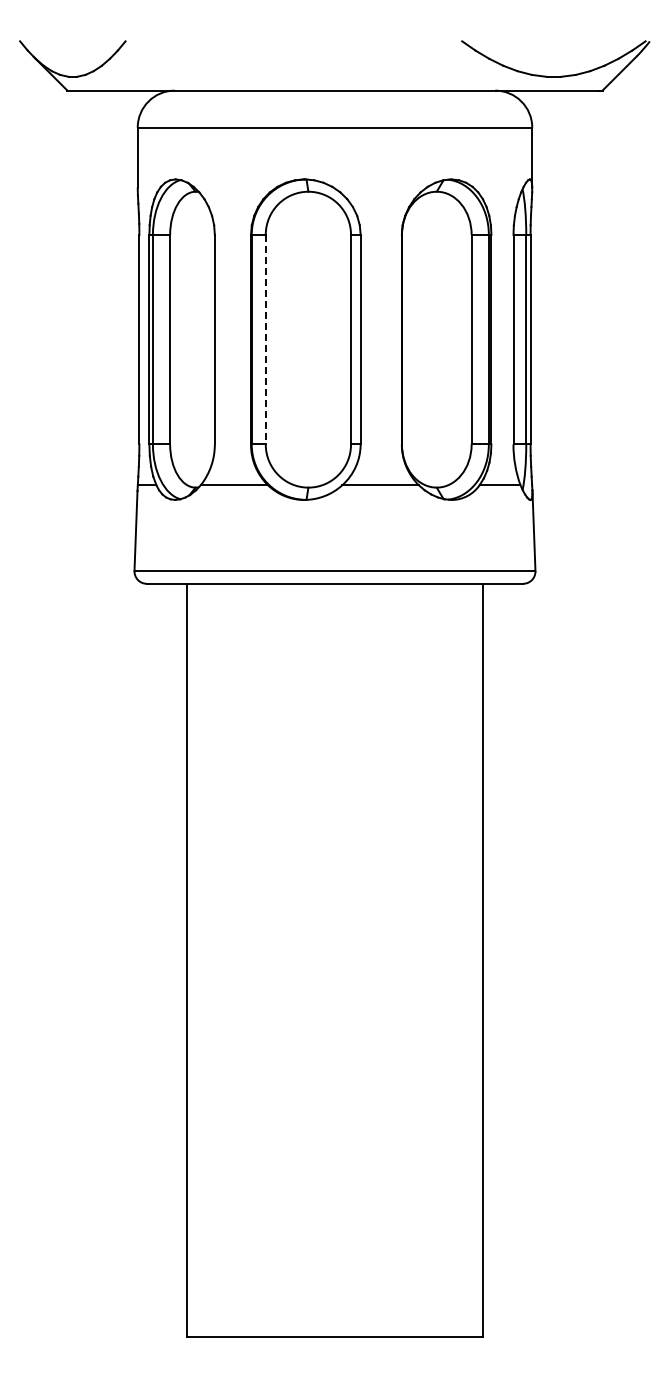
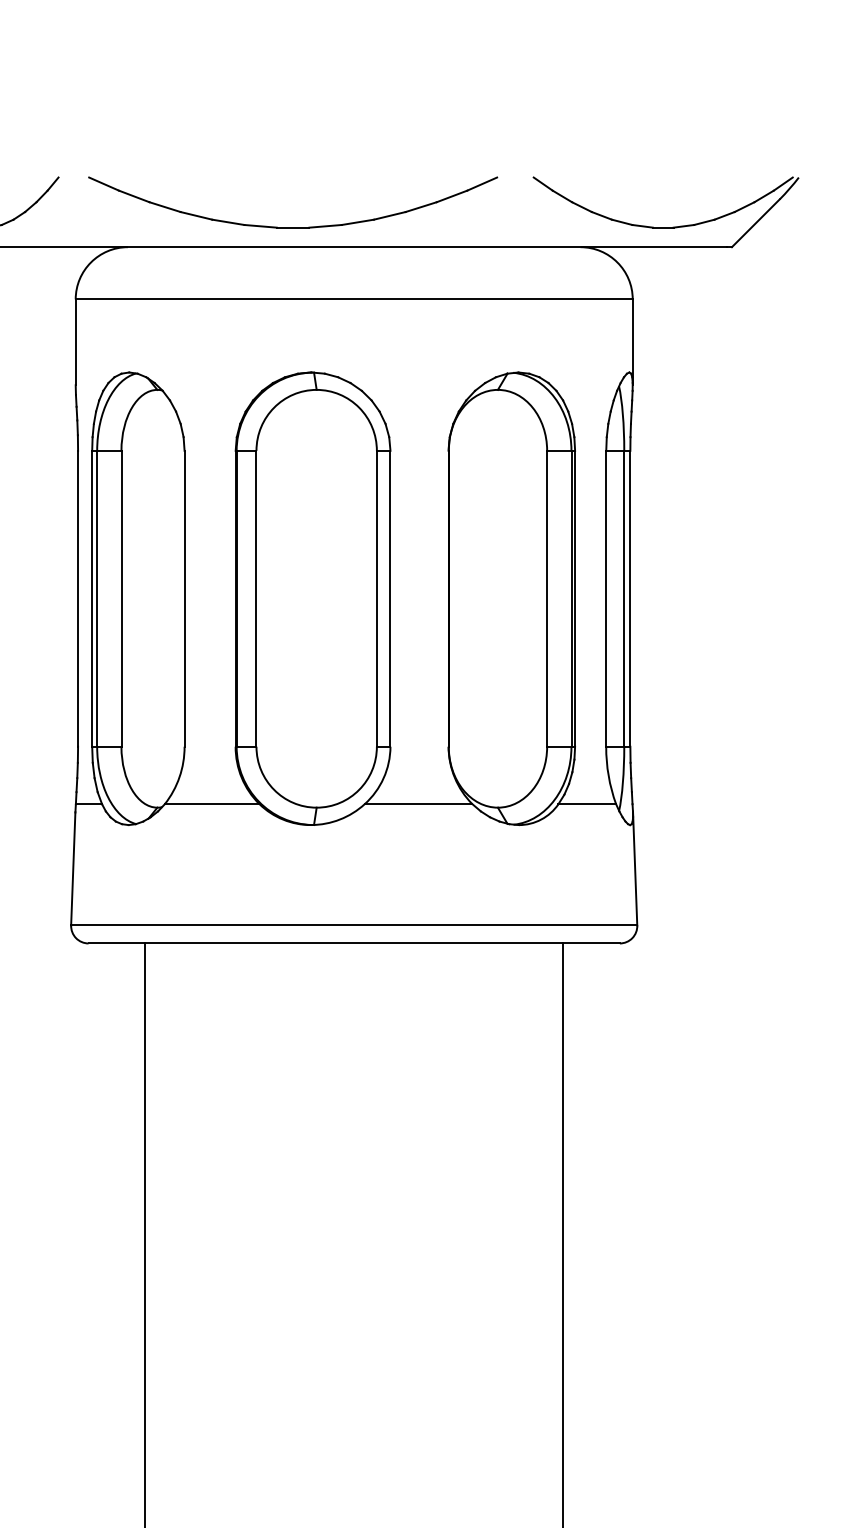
part: (291, 76) -> (292, 227), added
line: (265, 339) -> (256, 598), dashed -> solid

